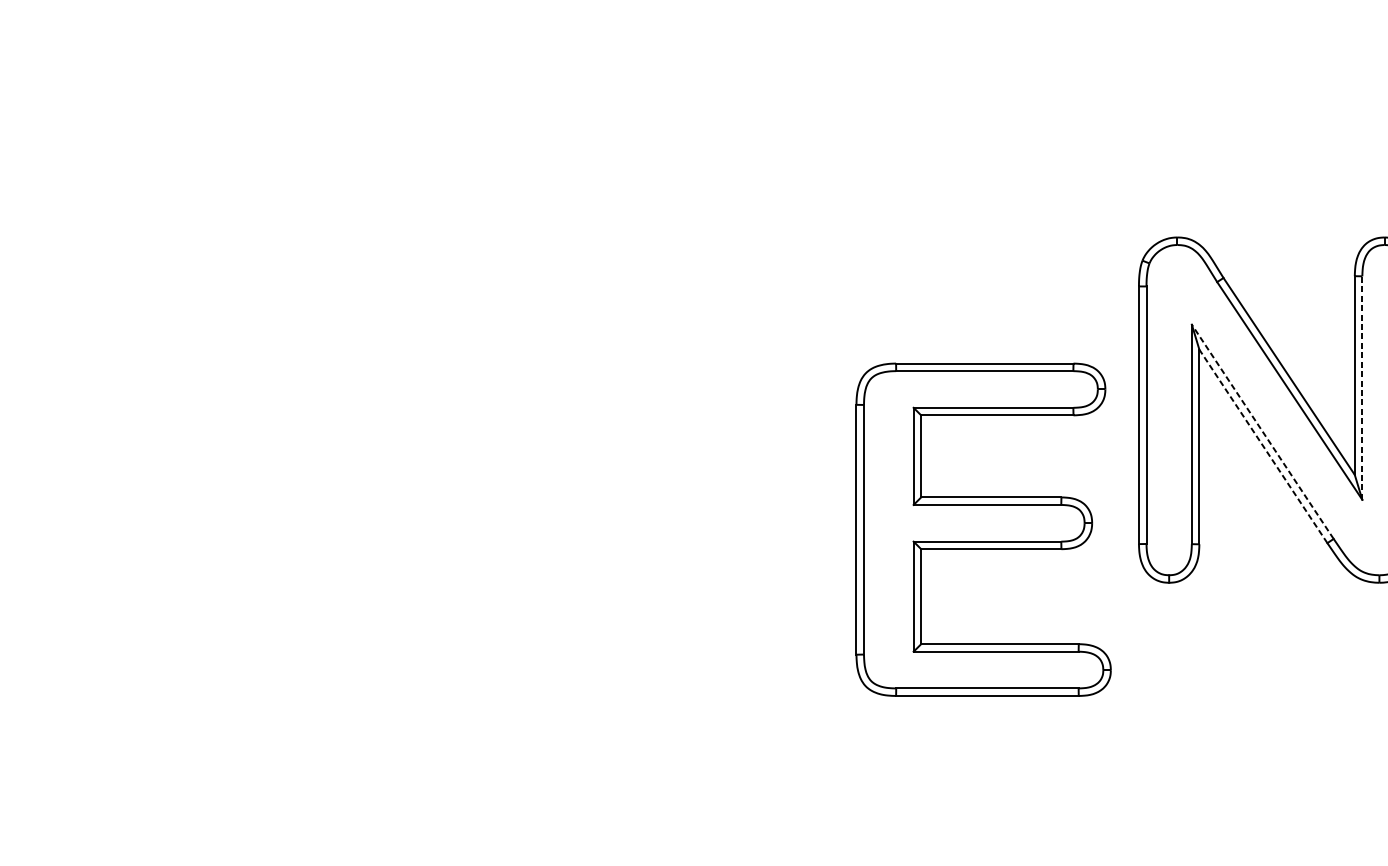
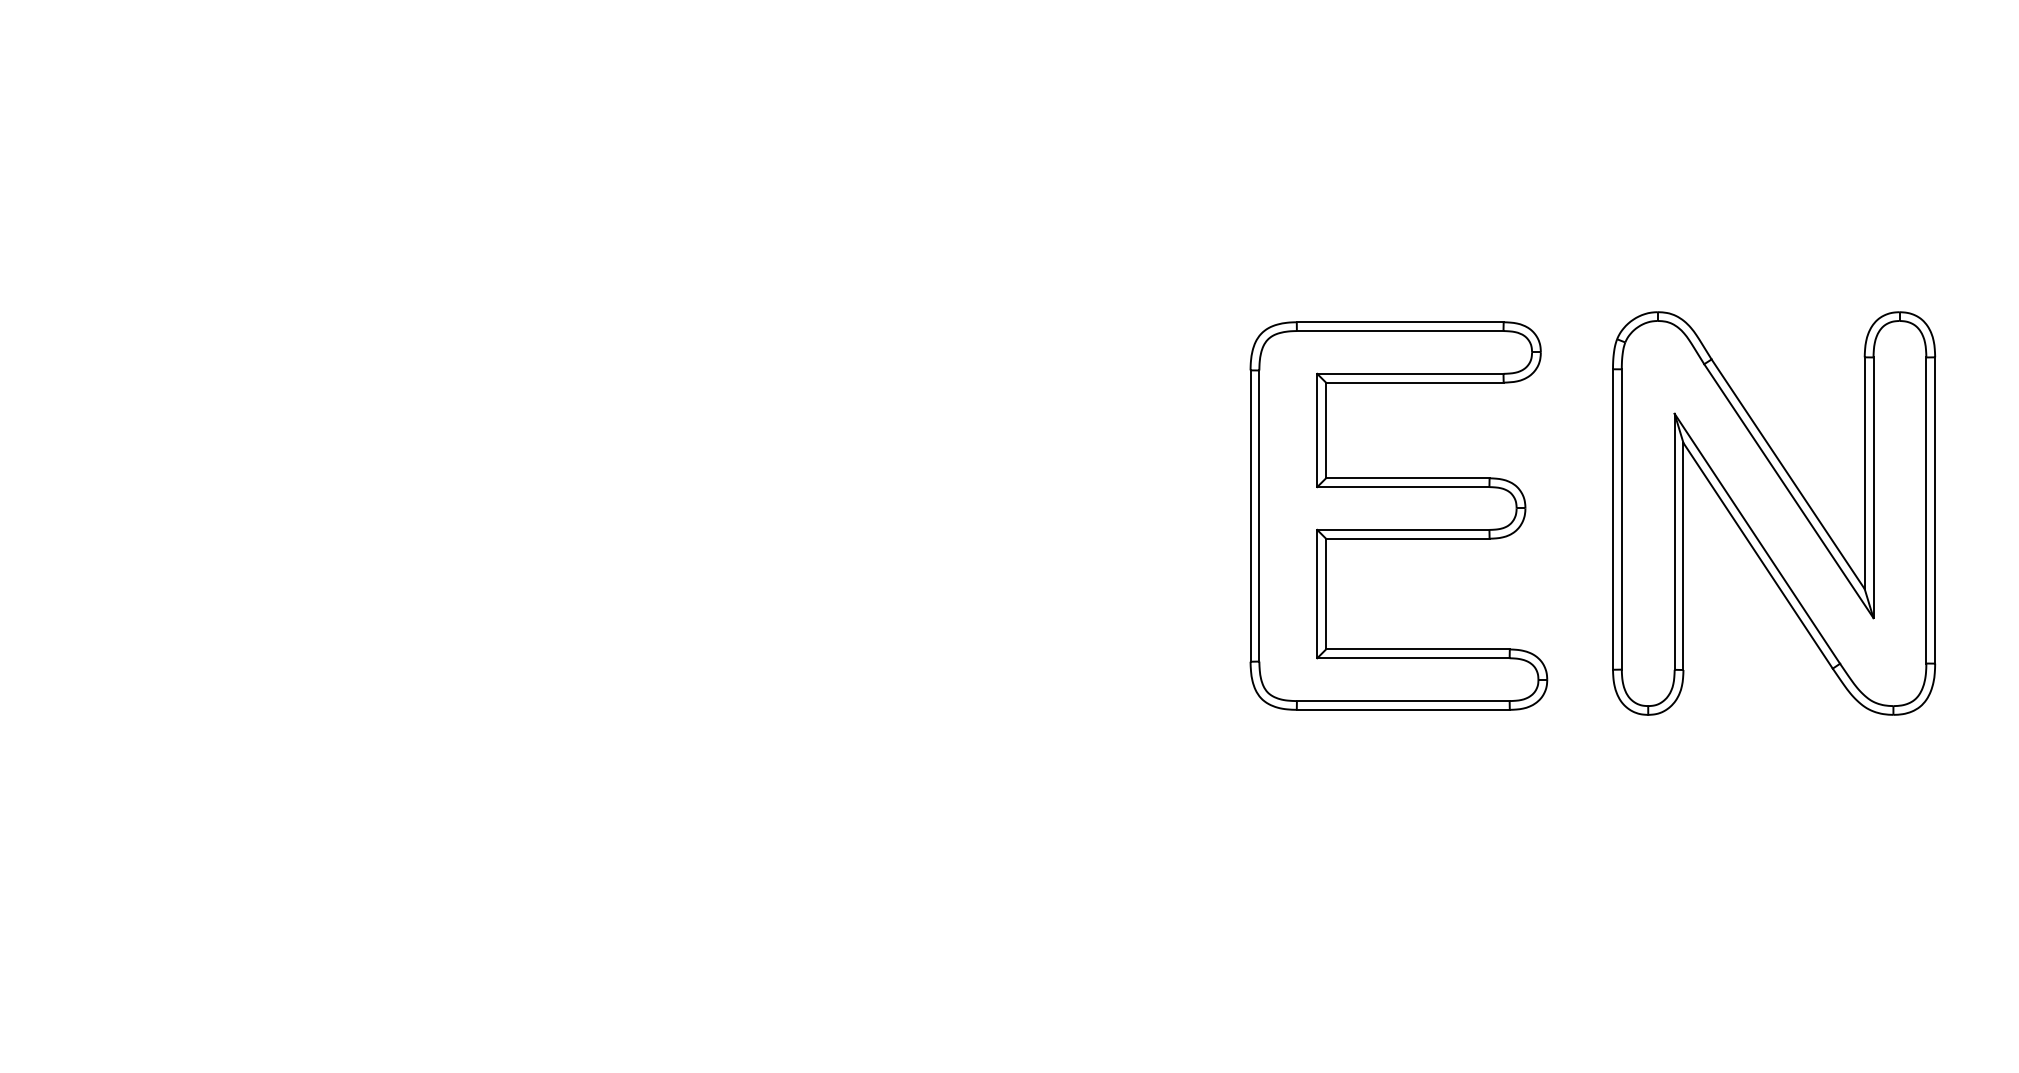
line: (1362, 387) -> (1873, 487), dashed -> solid
line: (1262, 431) -> (1757, 538), dashed -> solid
line: (1262, 446) -> (1757, 555), dashed -> solid
part: (983, 529) -> (1398, 515), moved

